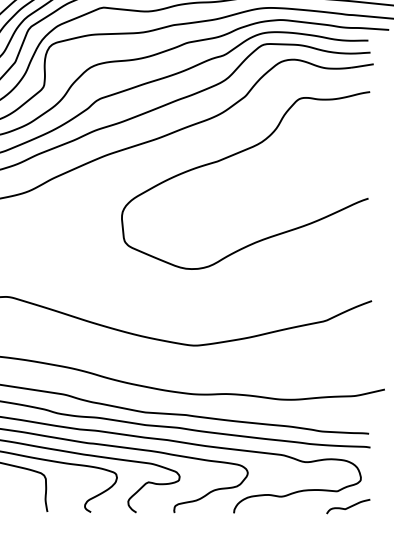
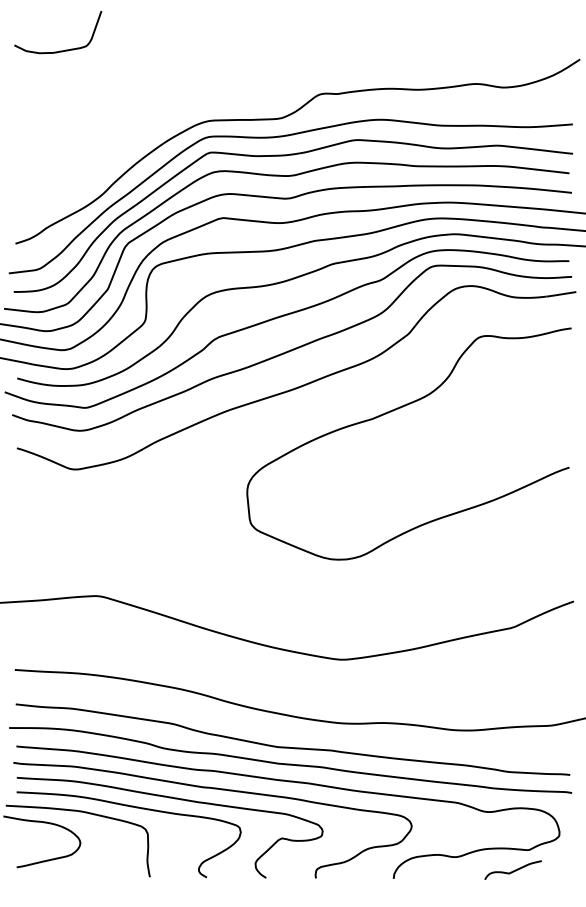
curve: (348, 506) -> (513, 870), moved

